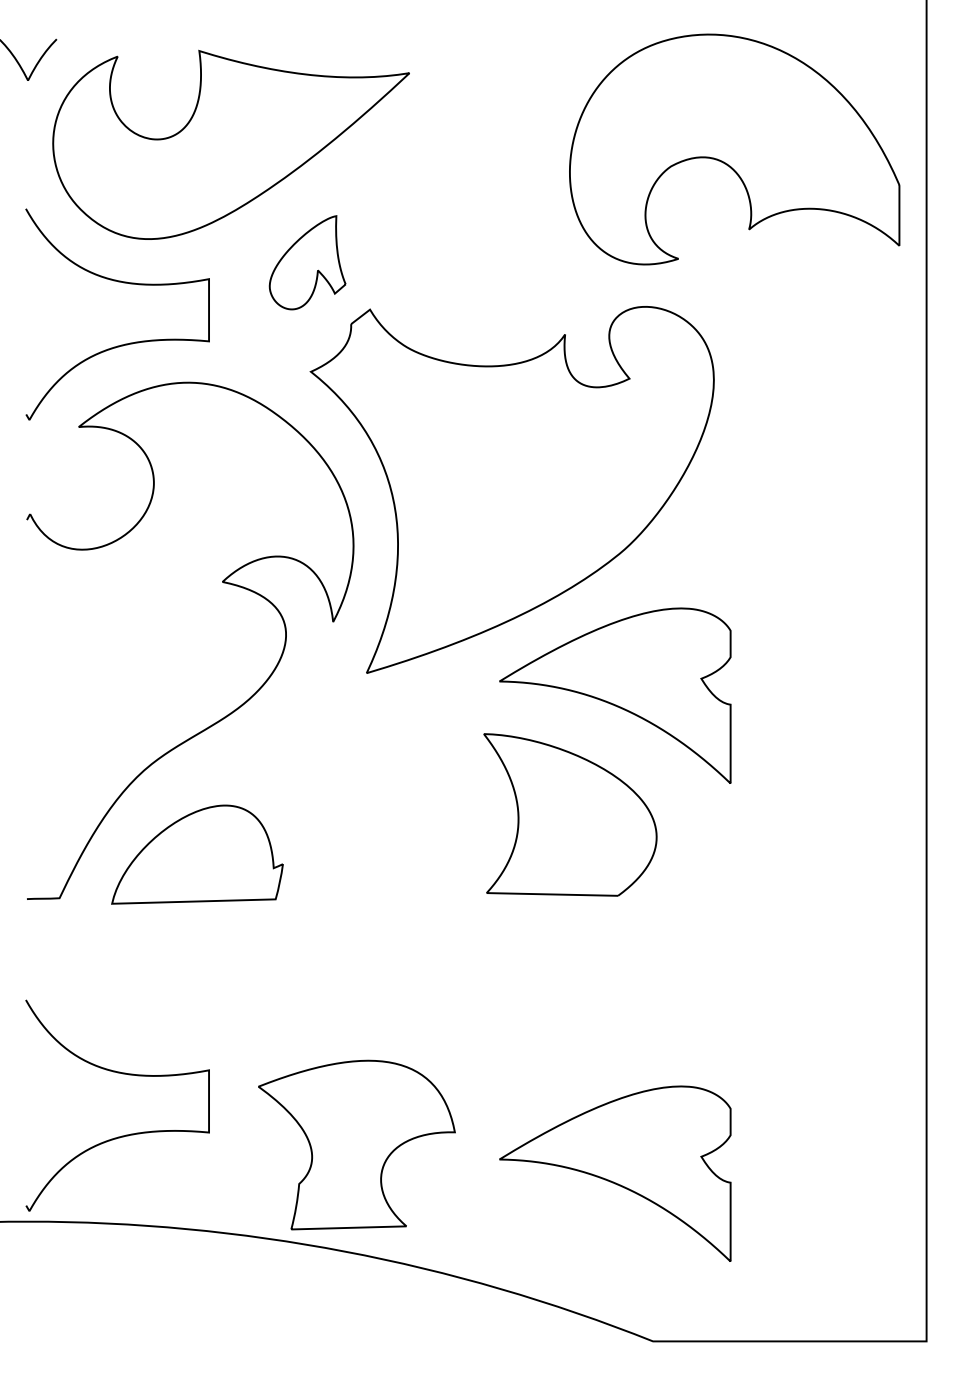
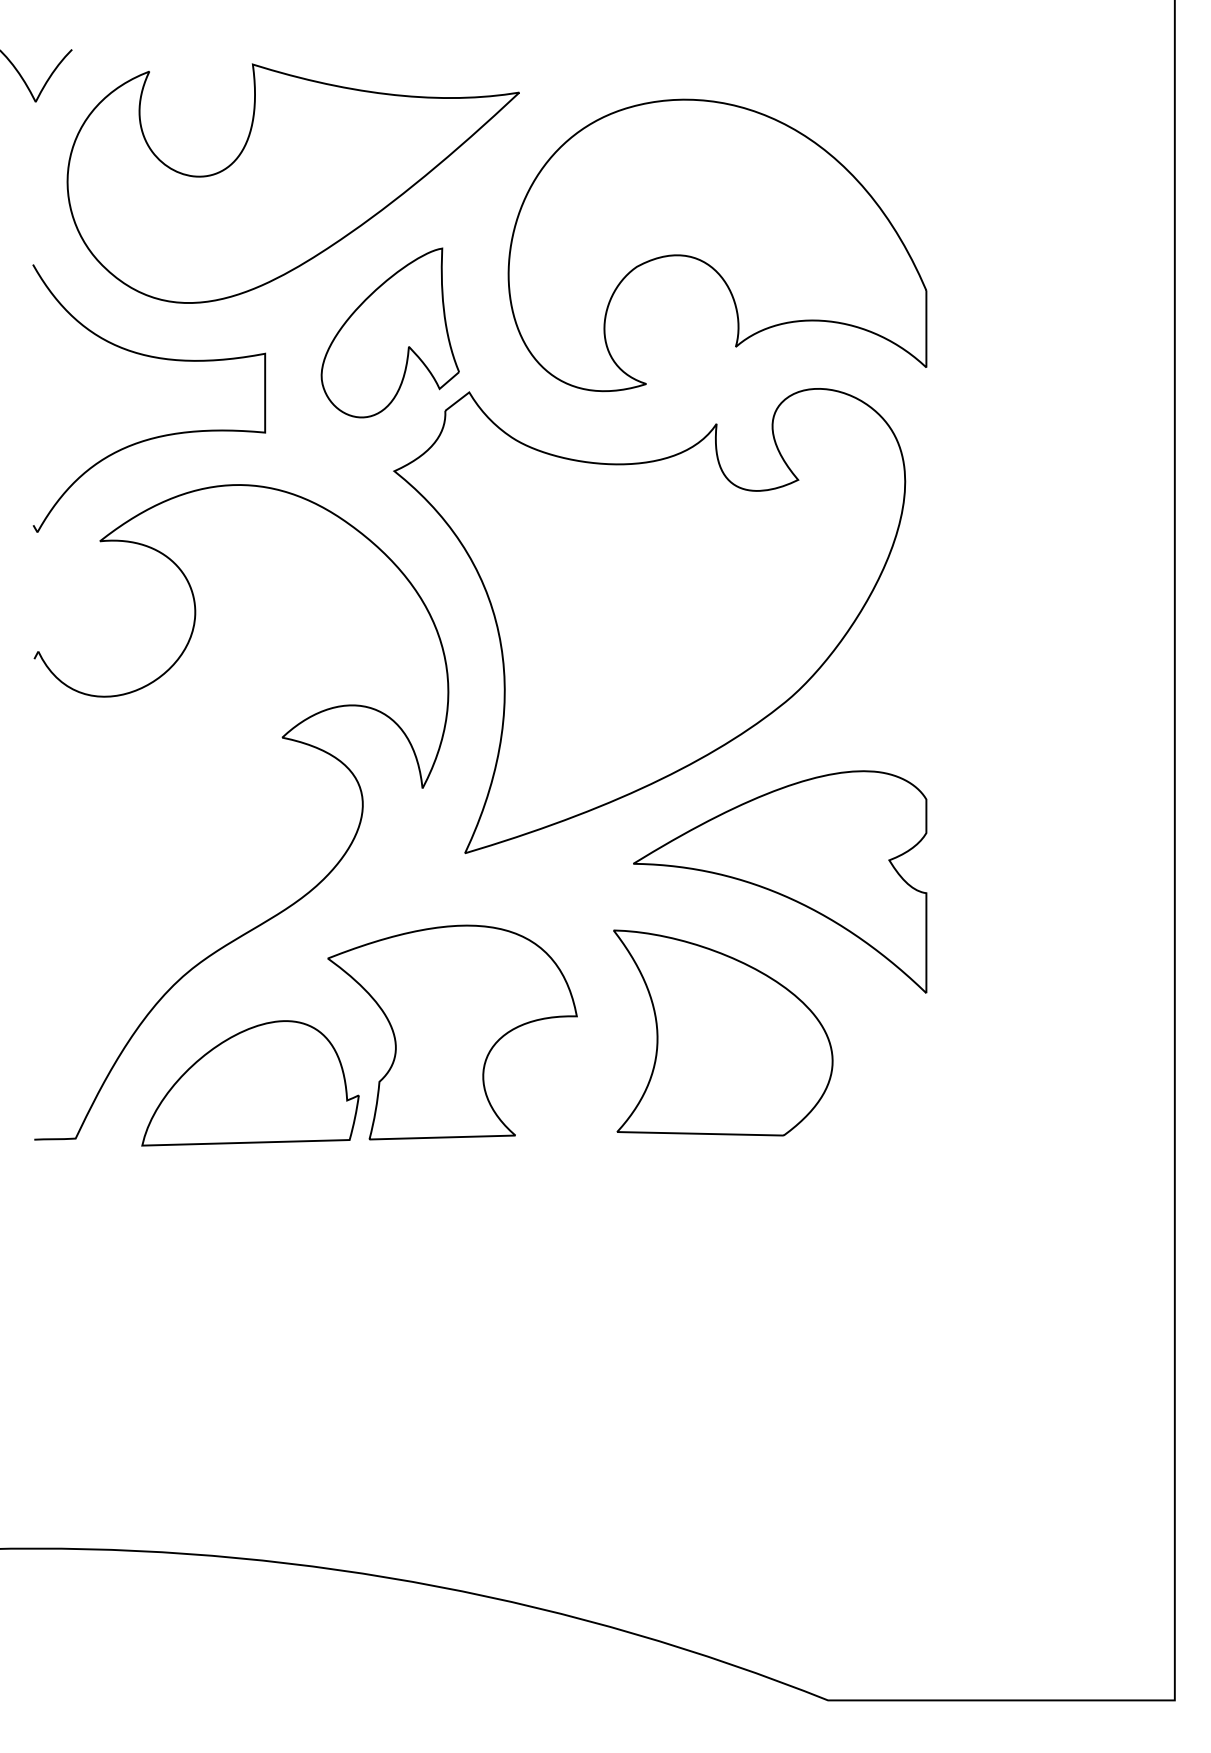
part: (734, 149) -> (717, 245), moved
part: (307, 262) -> (389, 332), size x1.43
curve: (125, 1134) -> (159, 1438), removed
part: (356, 1145) -> (452, 1032), moved
part: (615, 1173) -> (780, 1487), removed

